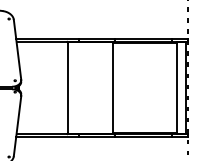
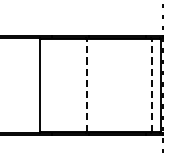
line: (112, 87) -> (86, 85), solid -> dashed
line: (176, 87) -> (151, 85), solid -> dashed

